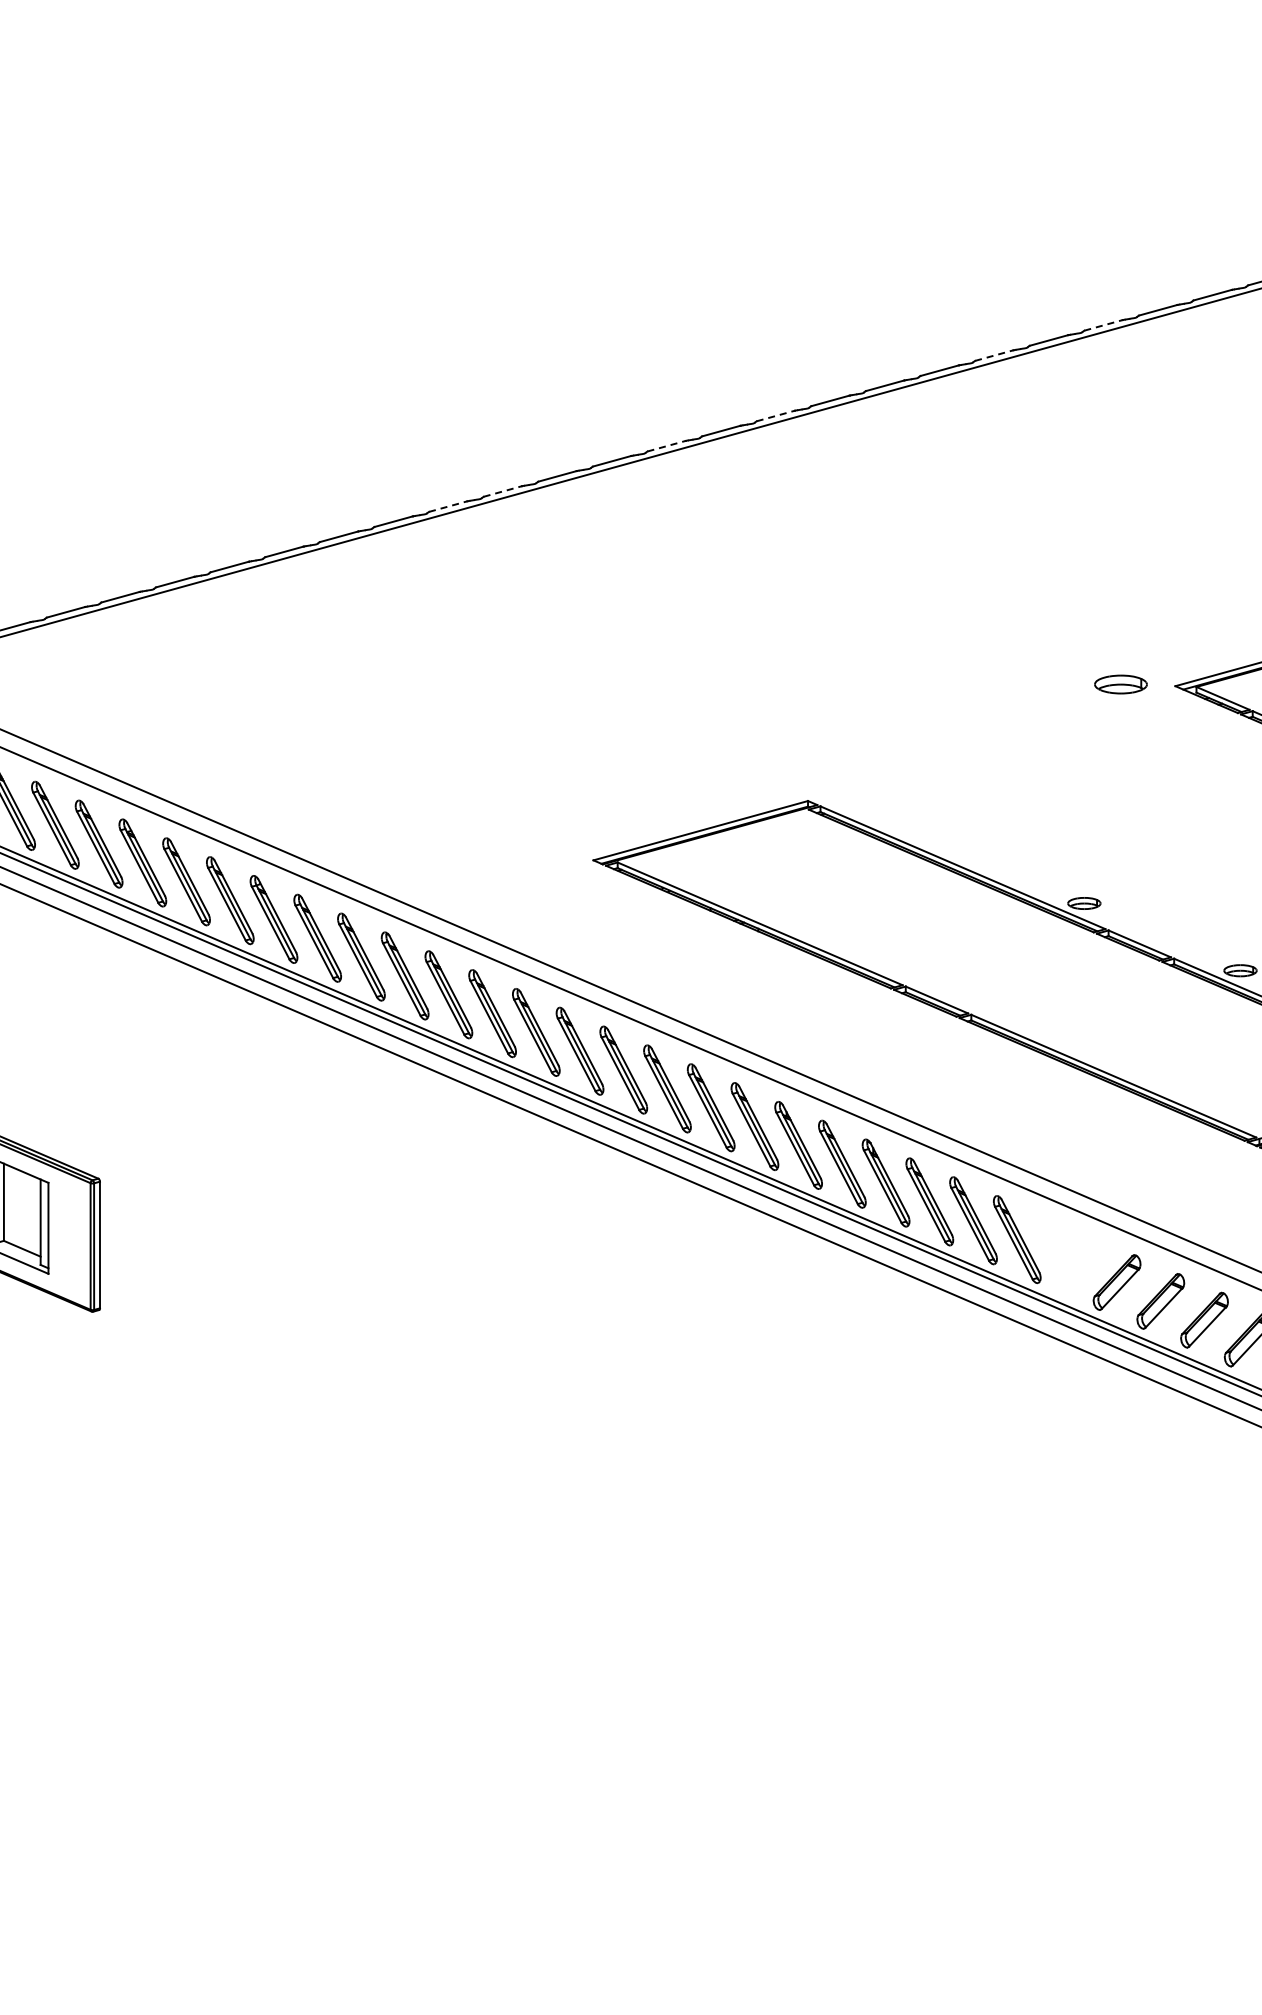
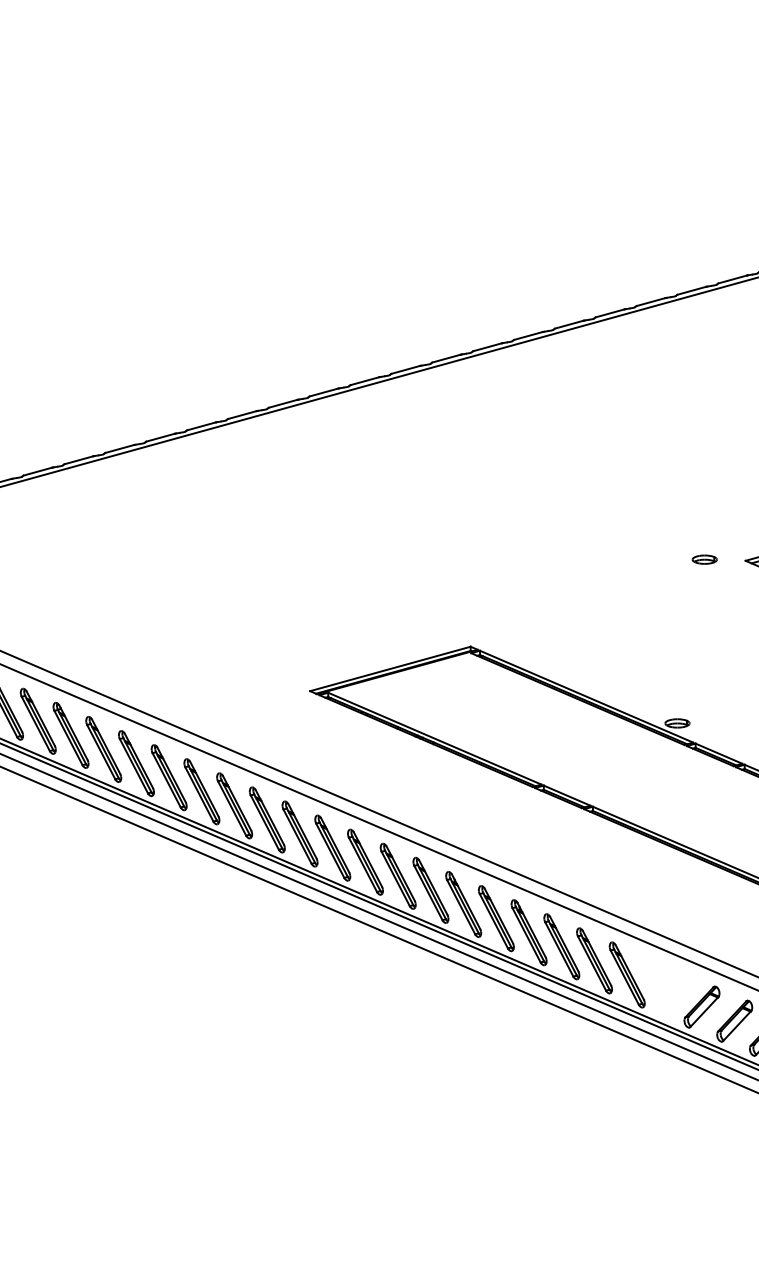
line: (1104, 325) -> (692, 290), dashed -> solid
line: (994, 355) -> (610, 313), dashed -> solid
line: (776, 415) -> (447, 358), dashed -> solid
line: (667, 446) -> (365, 381), dashed -> solid
line: (503, 491) -> (242, 415), dashed -> solid
line: (448, 506) -> (201, 426), dashed -> solid
part: (1120, 684) -> (704, 559), size x0.62

